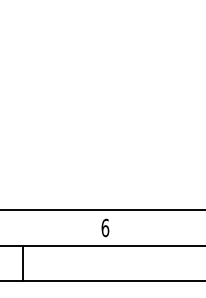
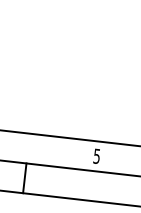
text: (105, 227) -> (97, 156), 6 -> 5

